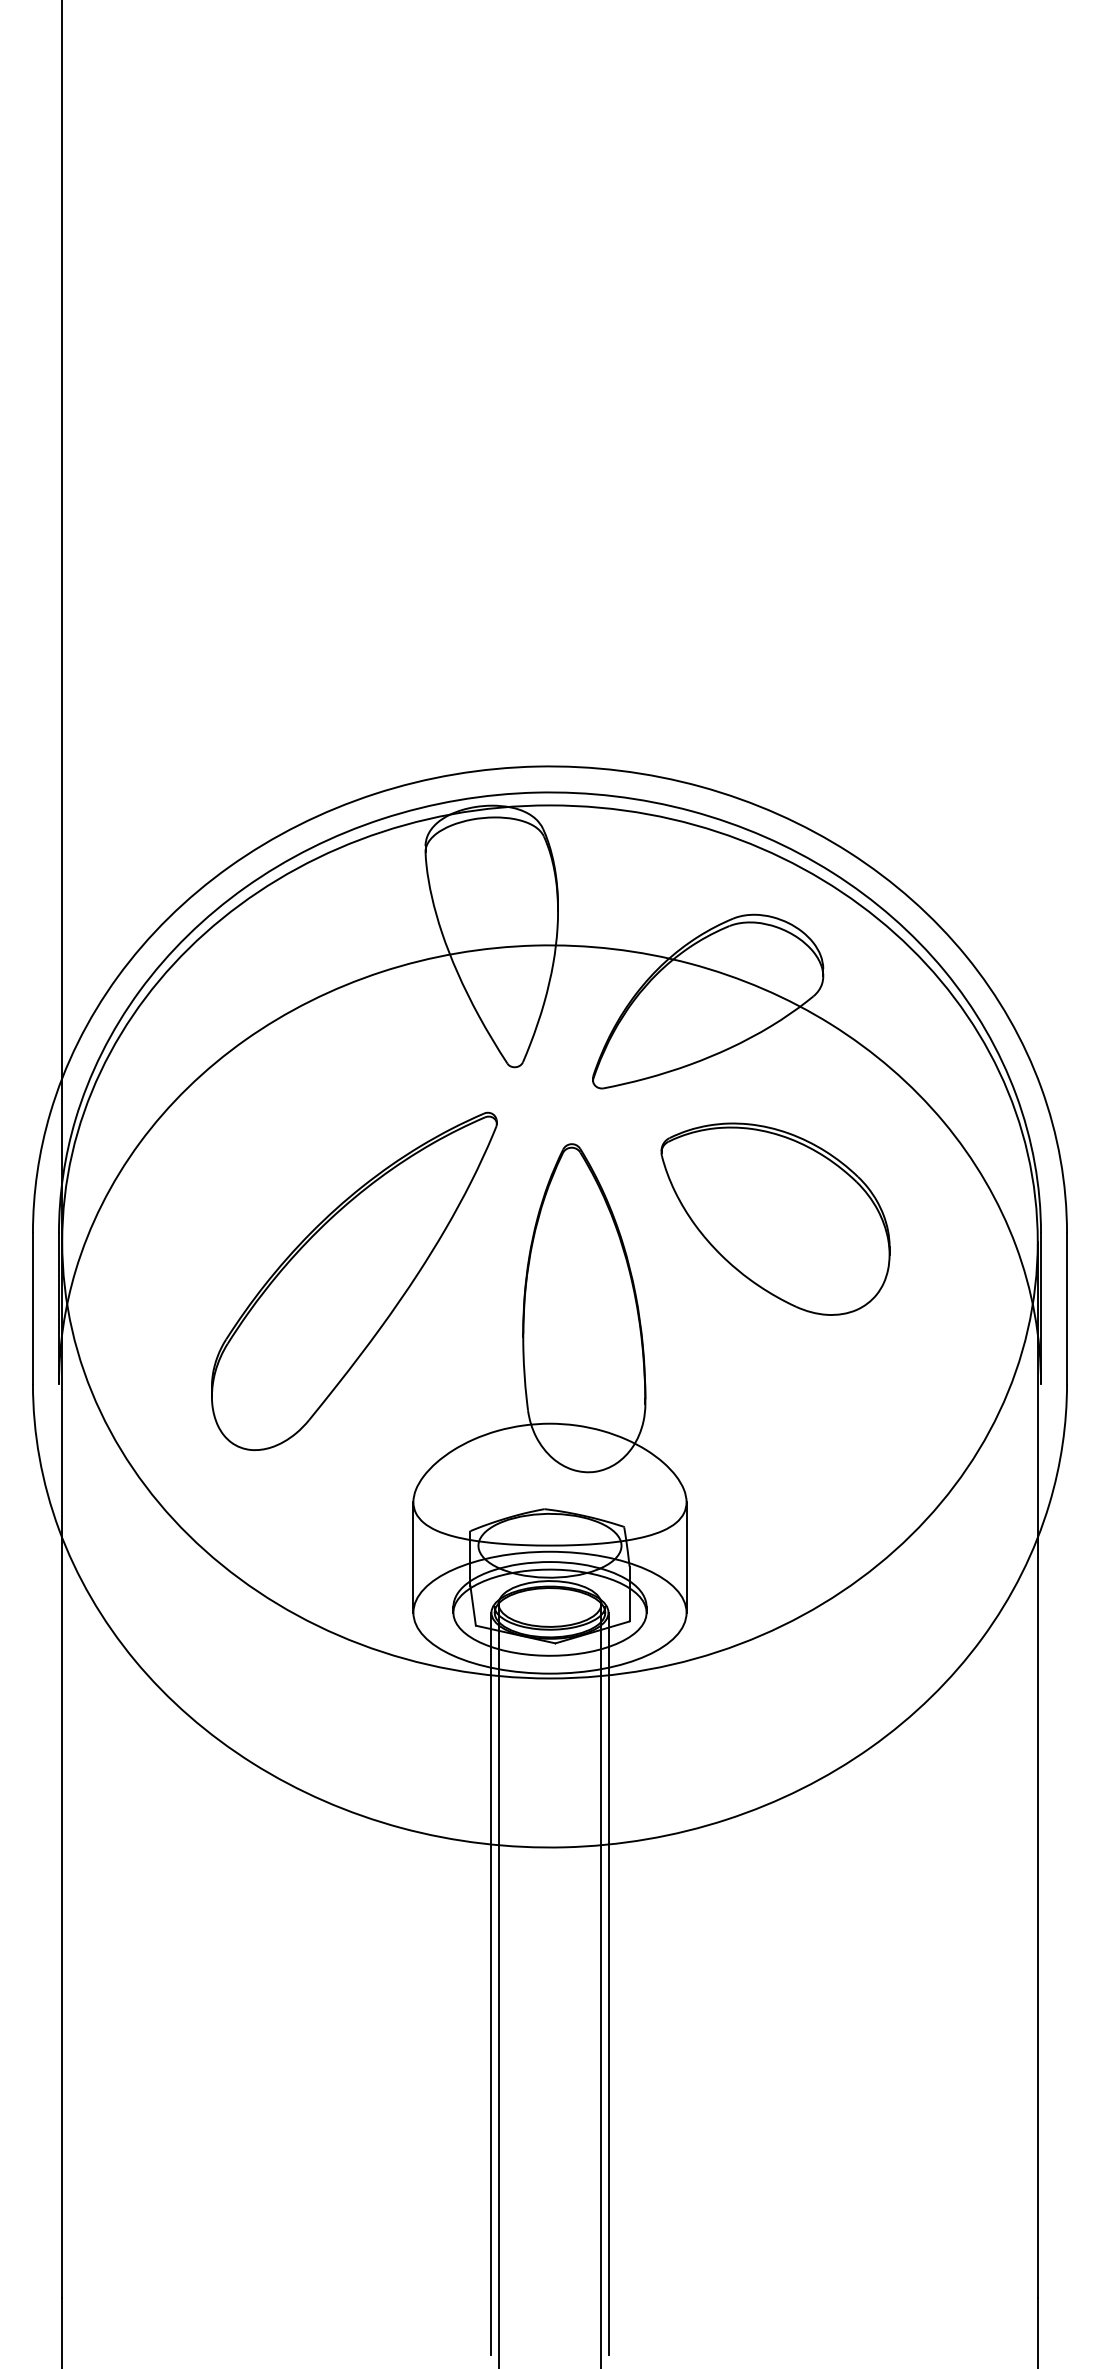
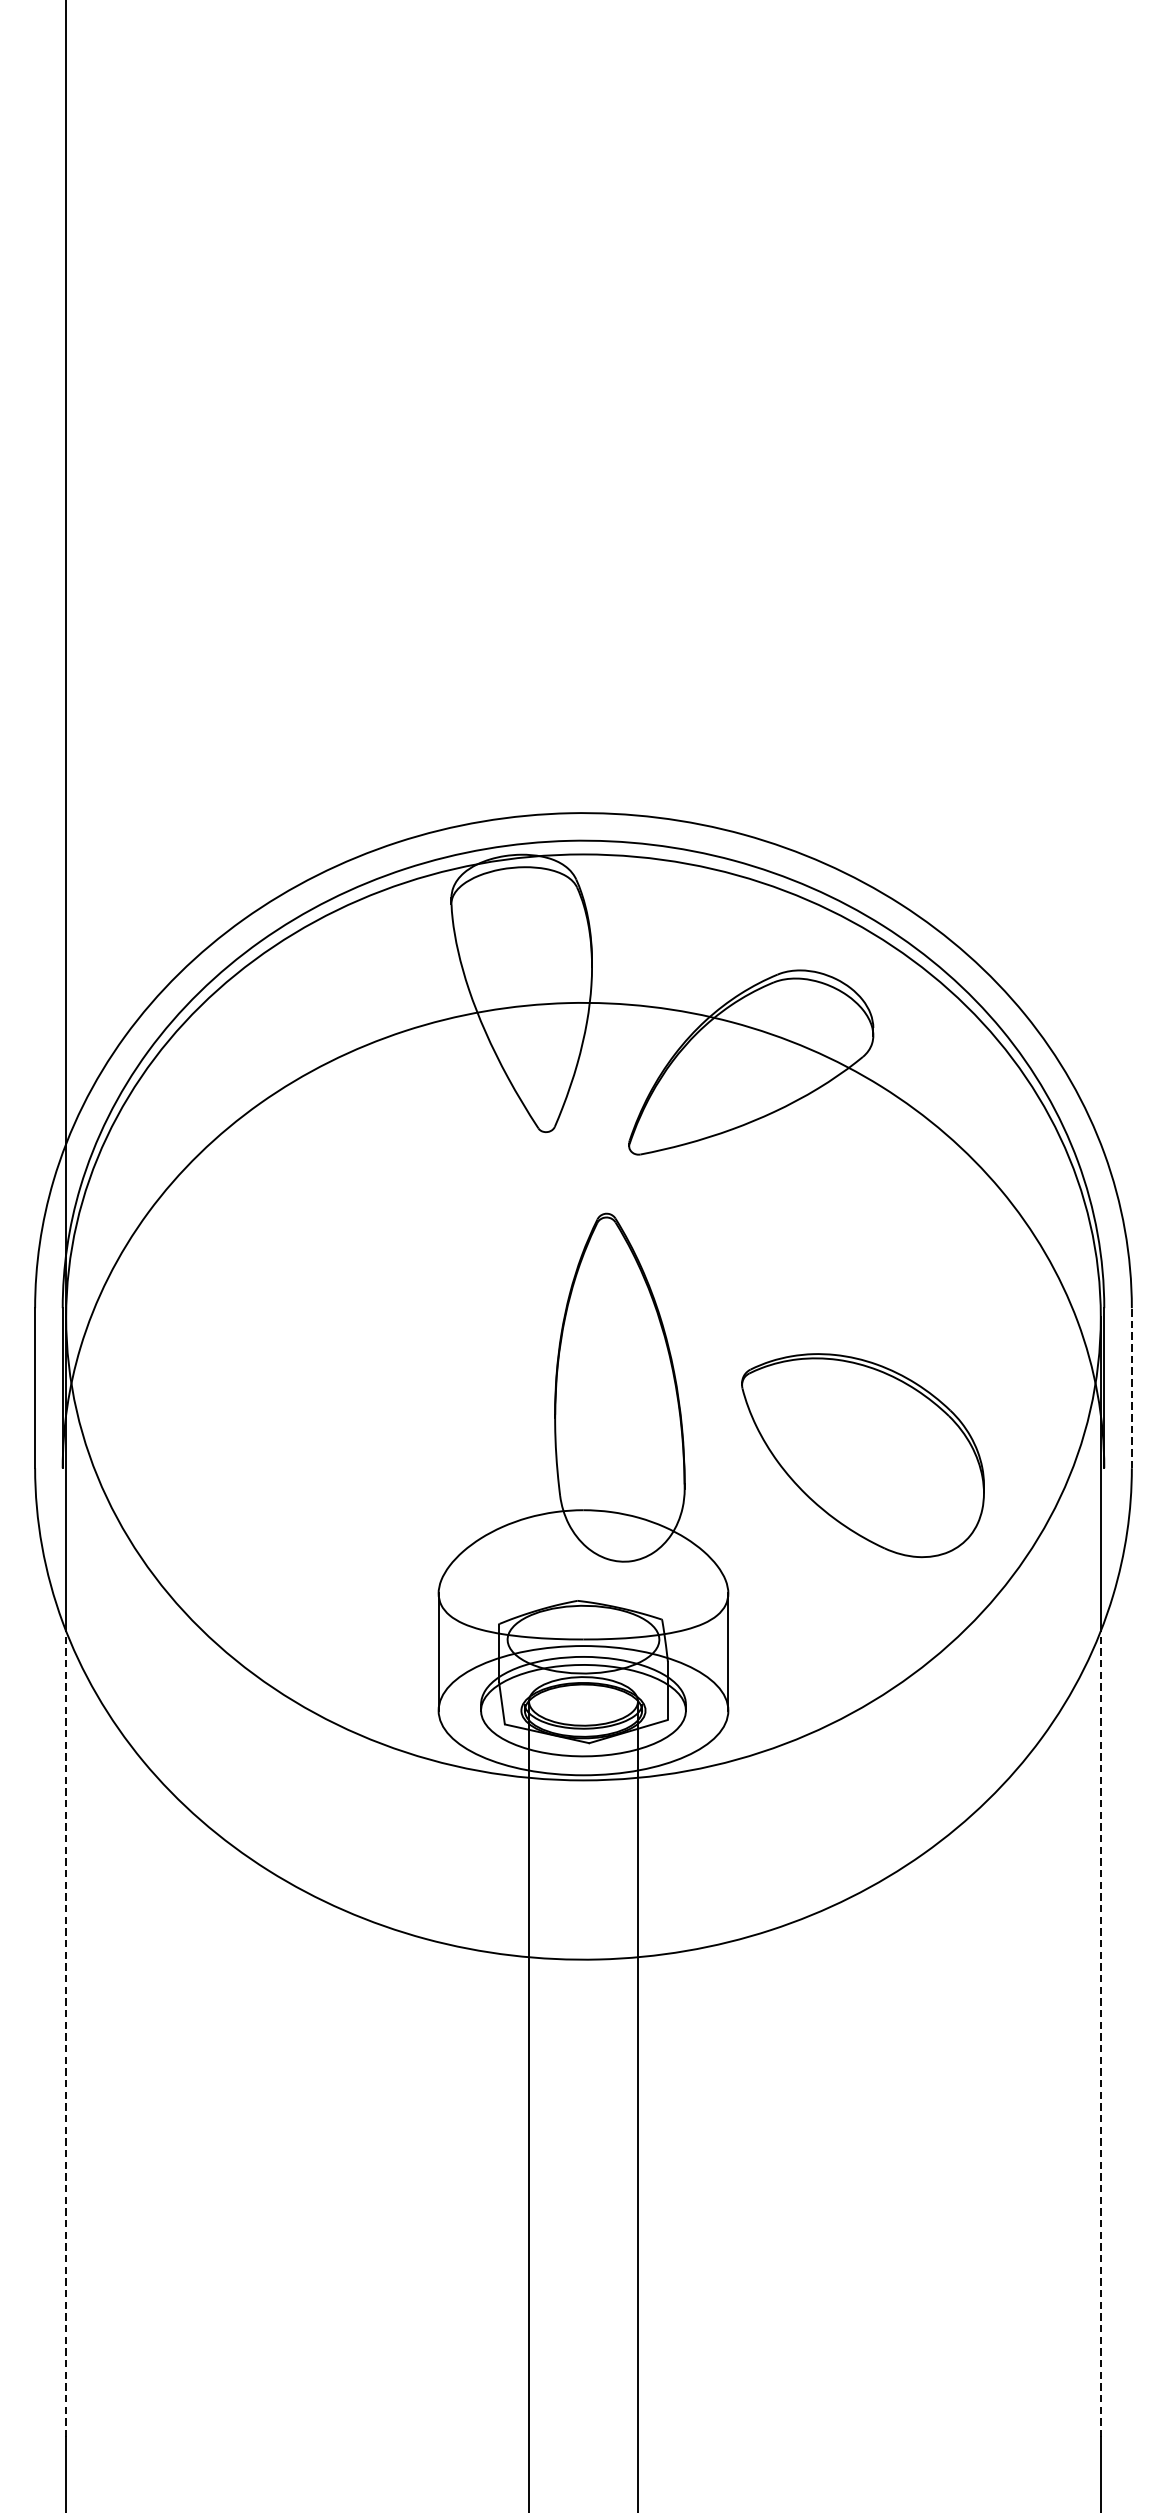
part: (775, 1218) -> (862, 1454), moved
part: (354, 1280) -> (376, 1358), removed
line: (1067, 1308) -> (1132, 1388), solid -> dashed
line: (62, 1917) -> (66, 2033), solid -> dashed
line: (1037, 1917) -> (1100, 2033), solid -> dashed
line: (491, 1983) -> (521, 2103), removed
line: (608, 1983) -> (645, 2103), removed

